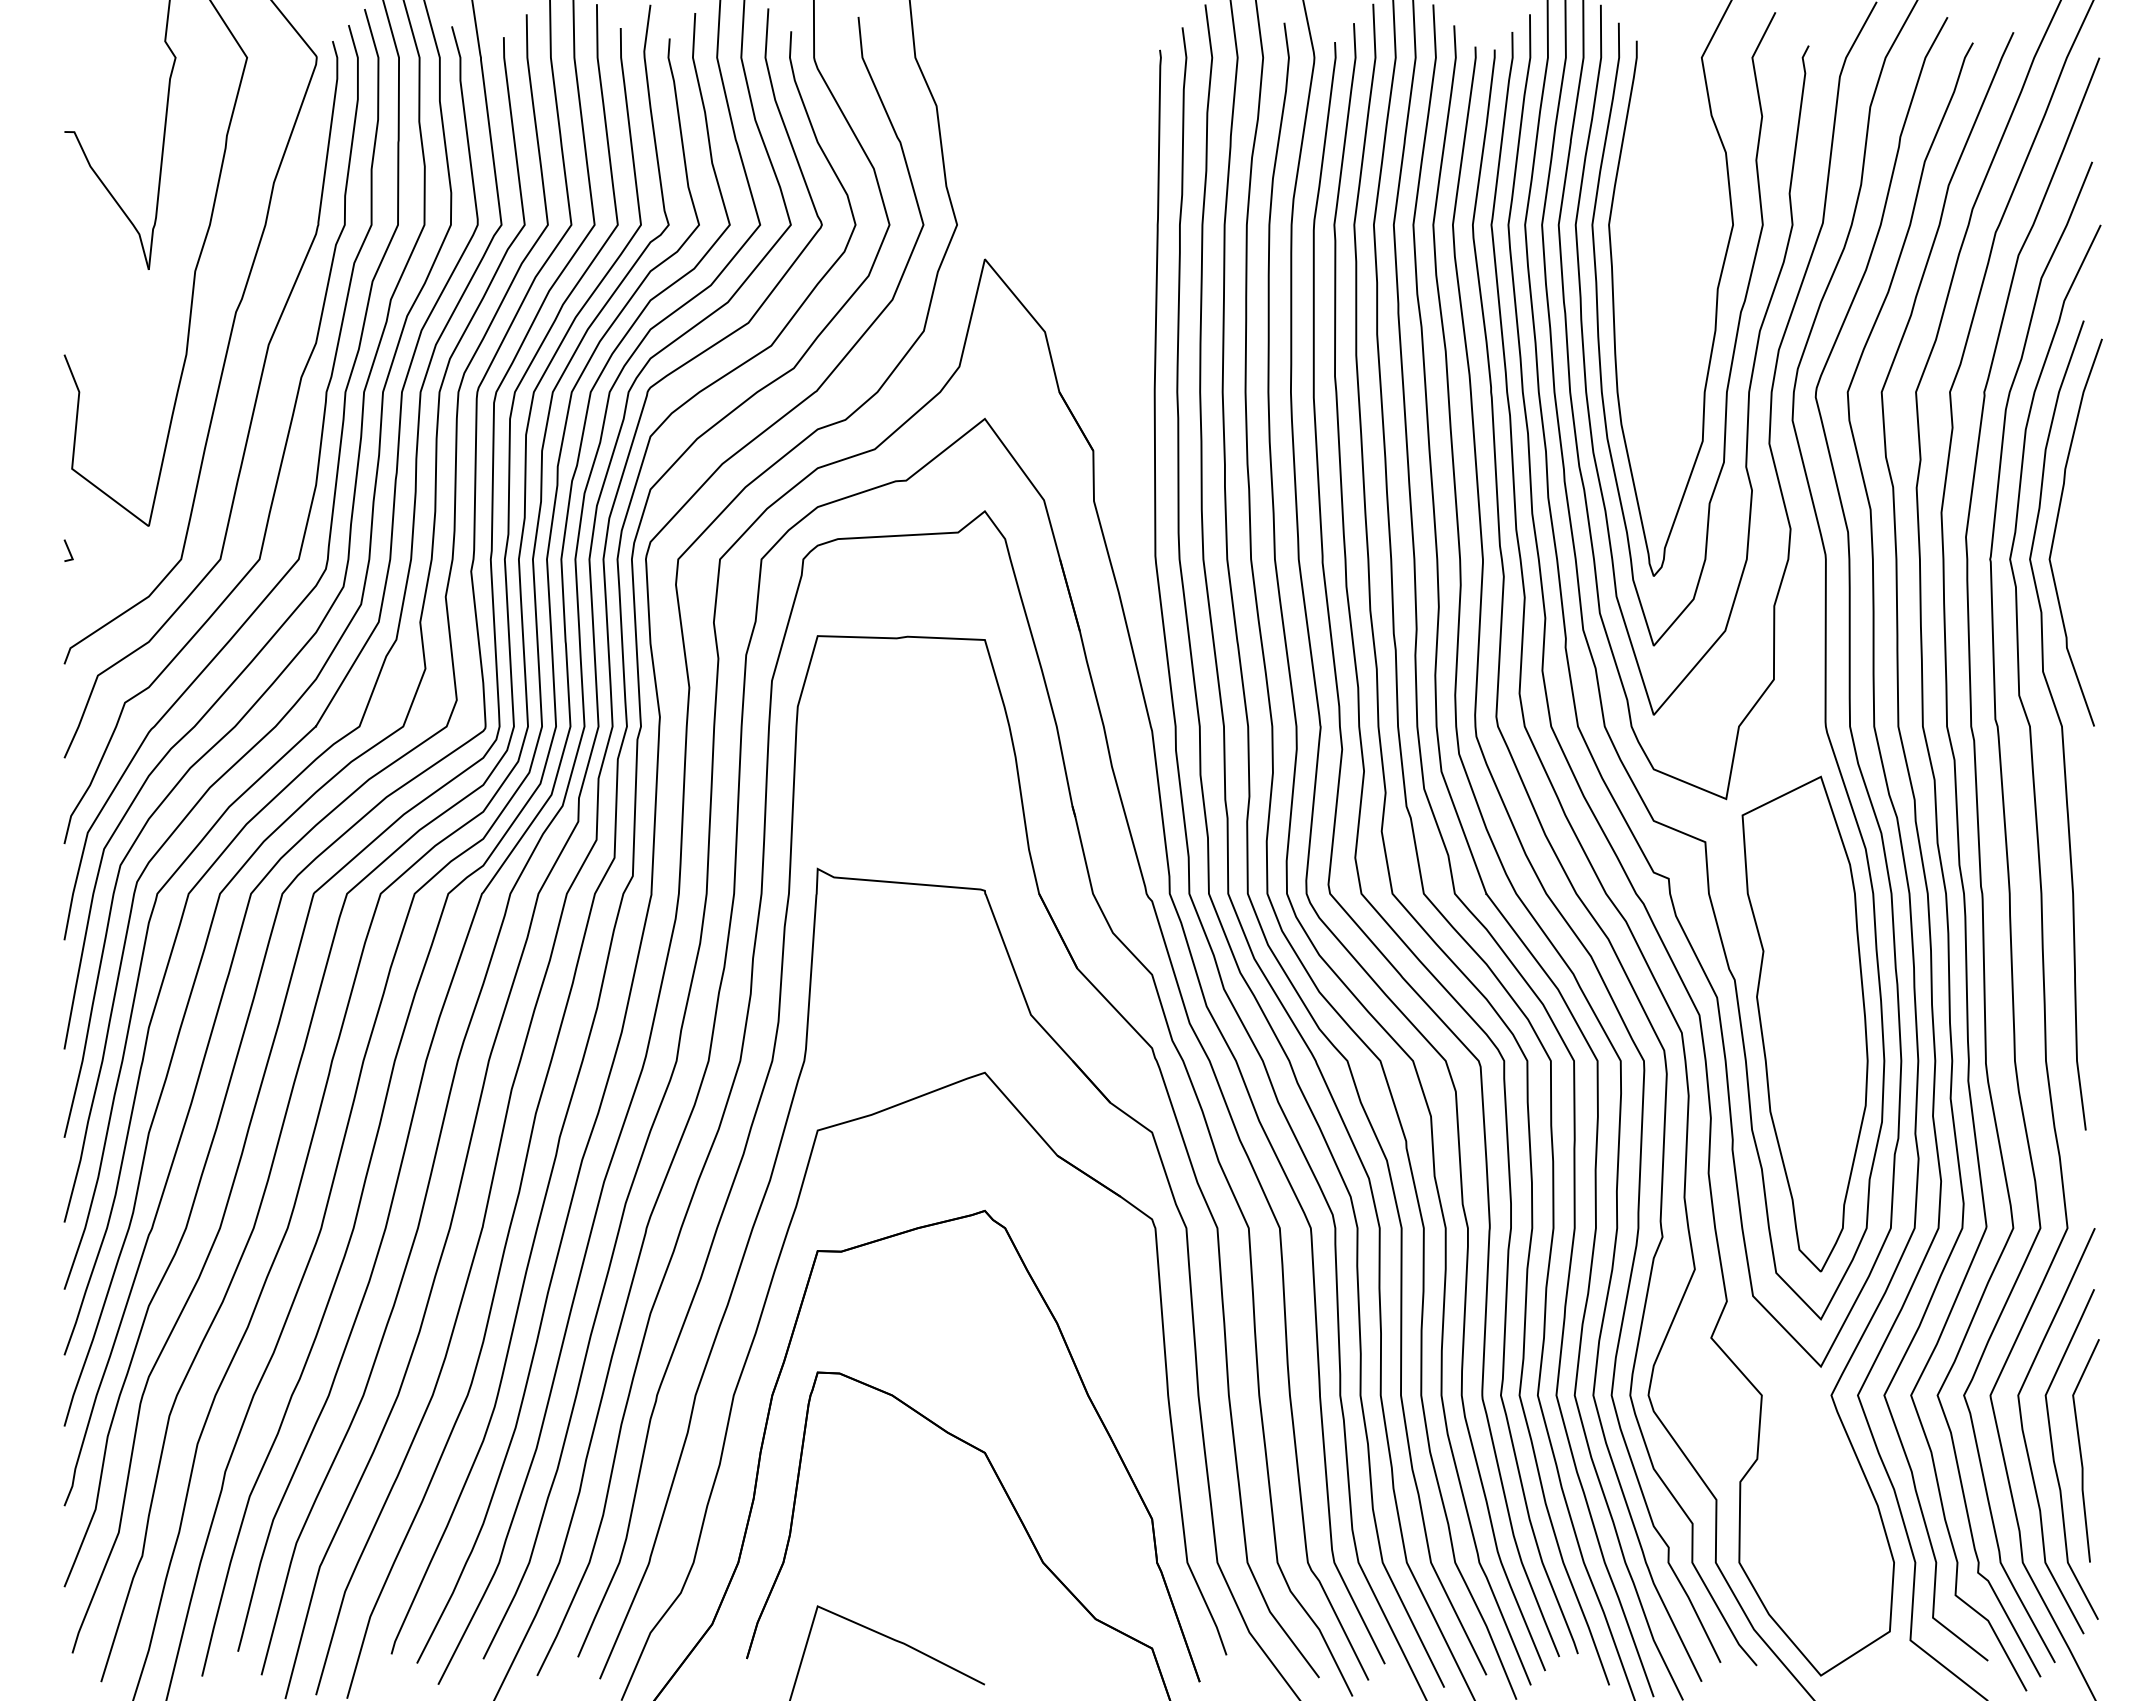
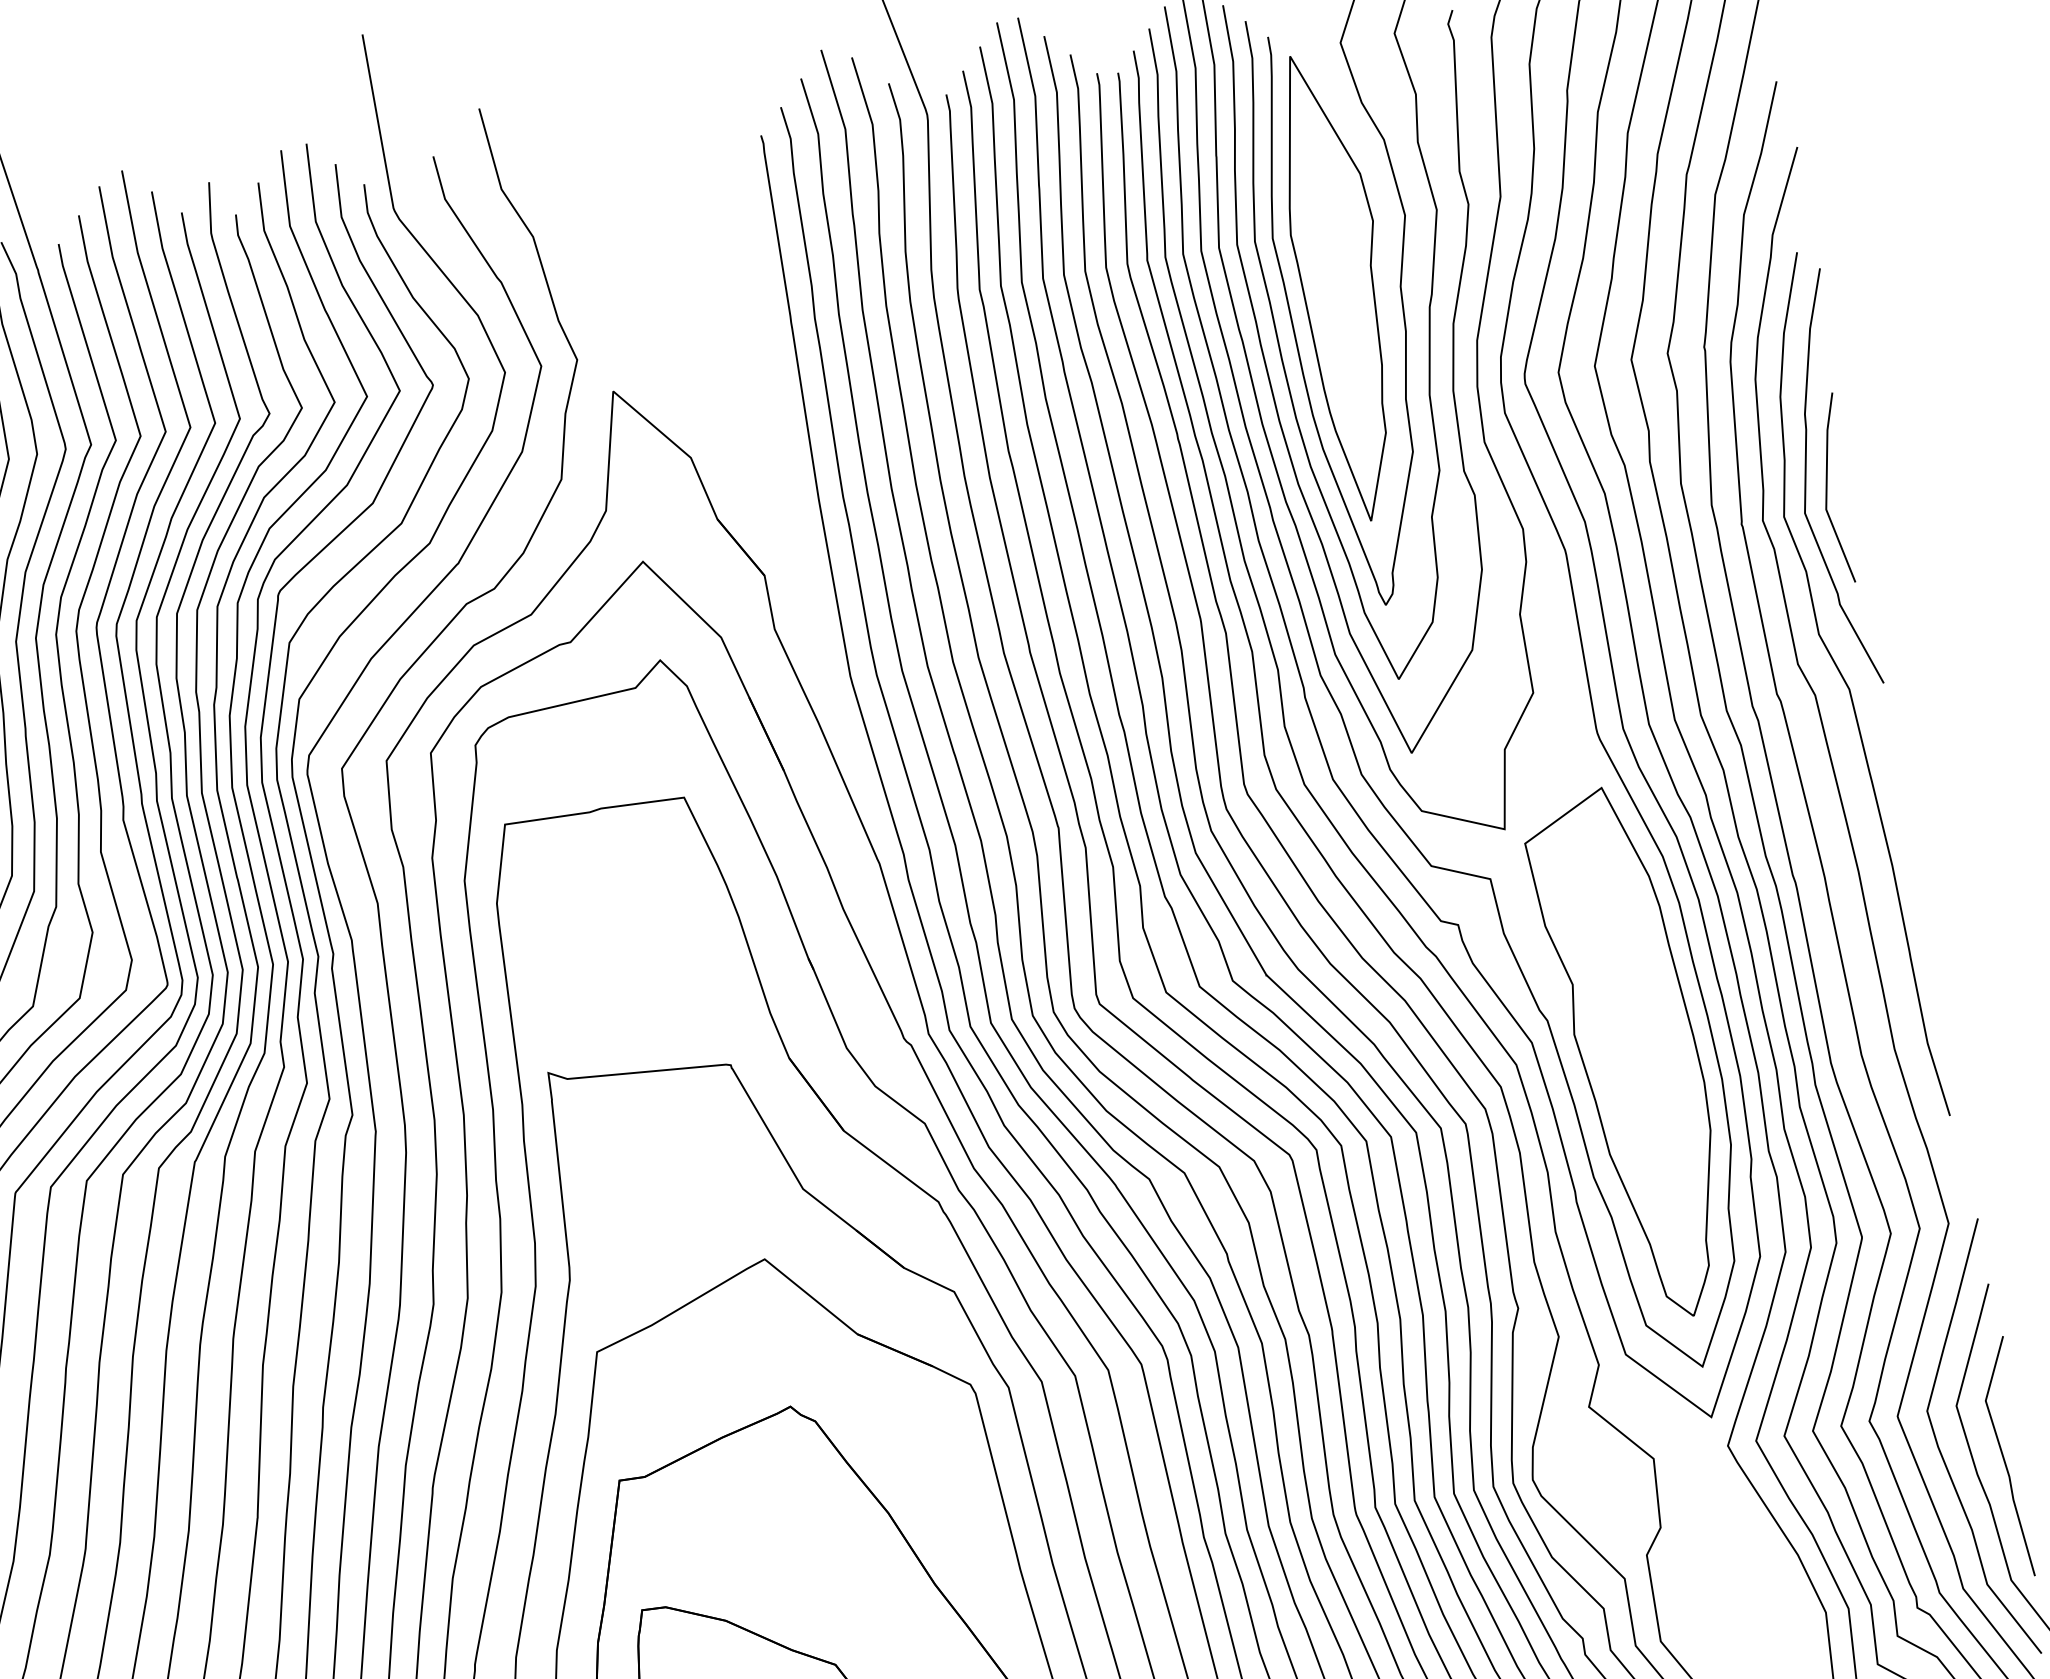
part: (1664, 279) -> (1342, 286), added
line: (2074, 539) -> (1827, 487), added

